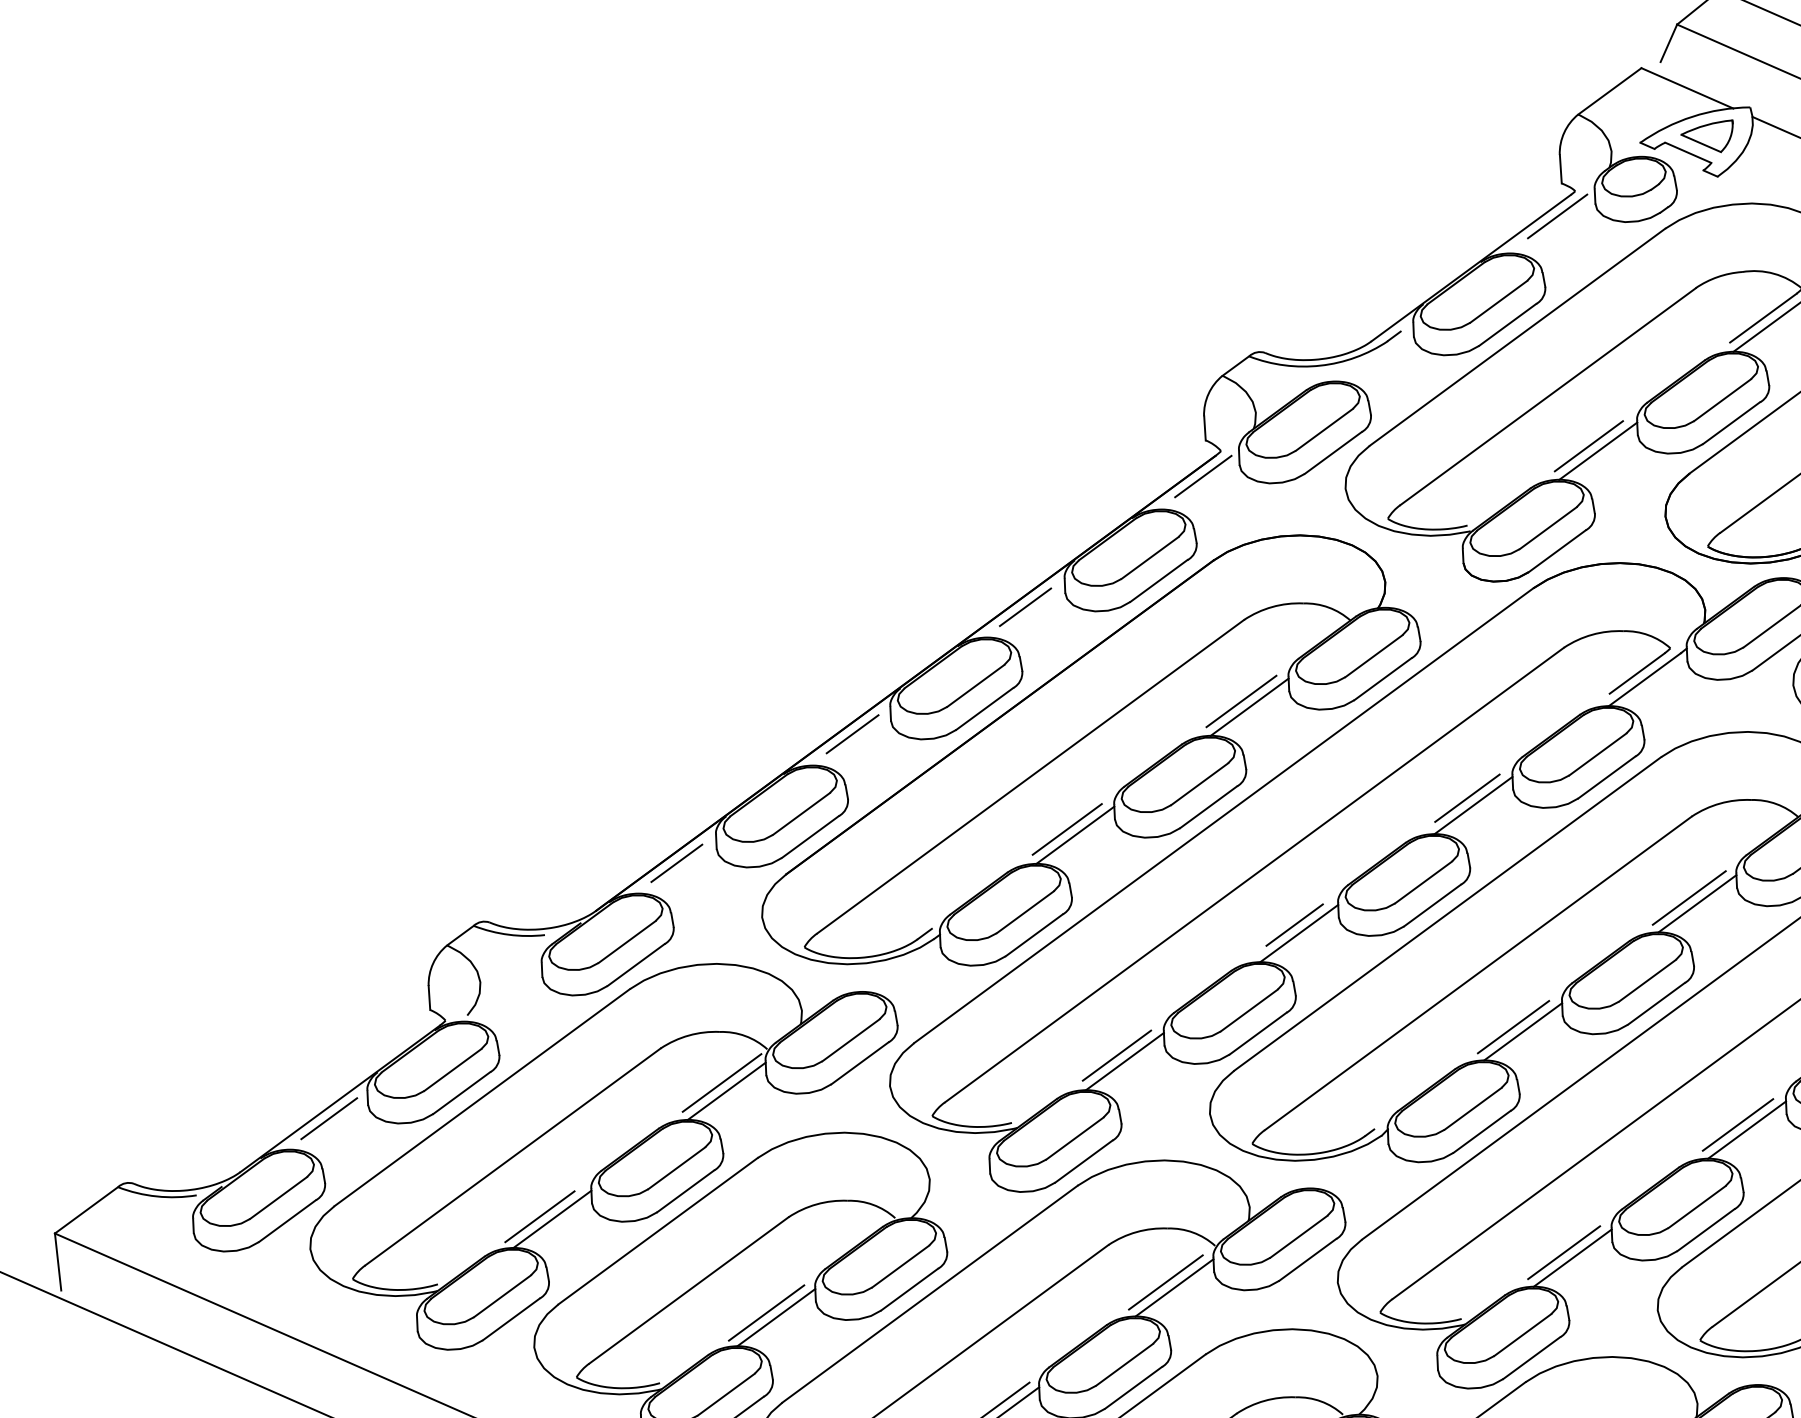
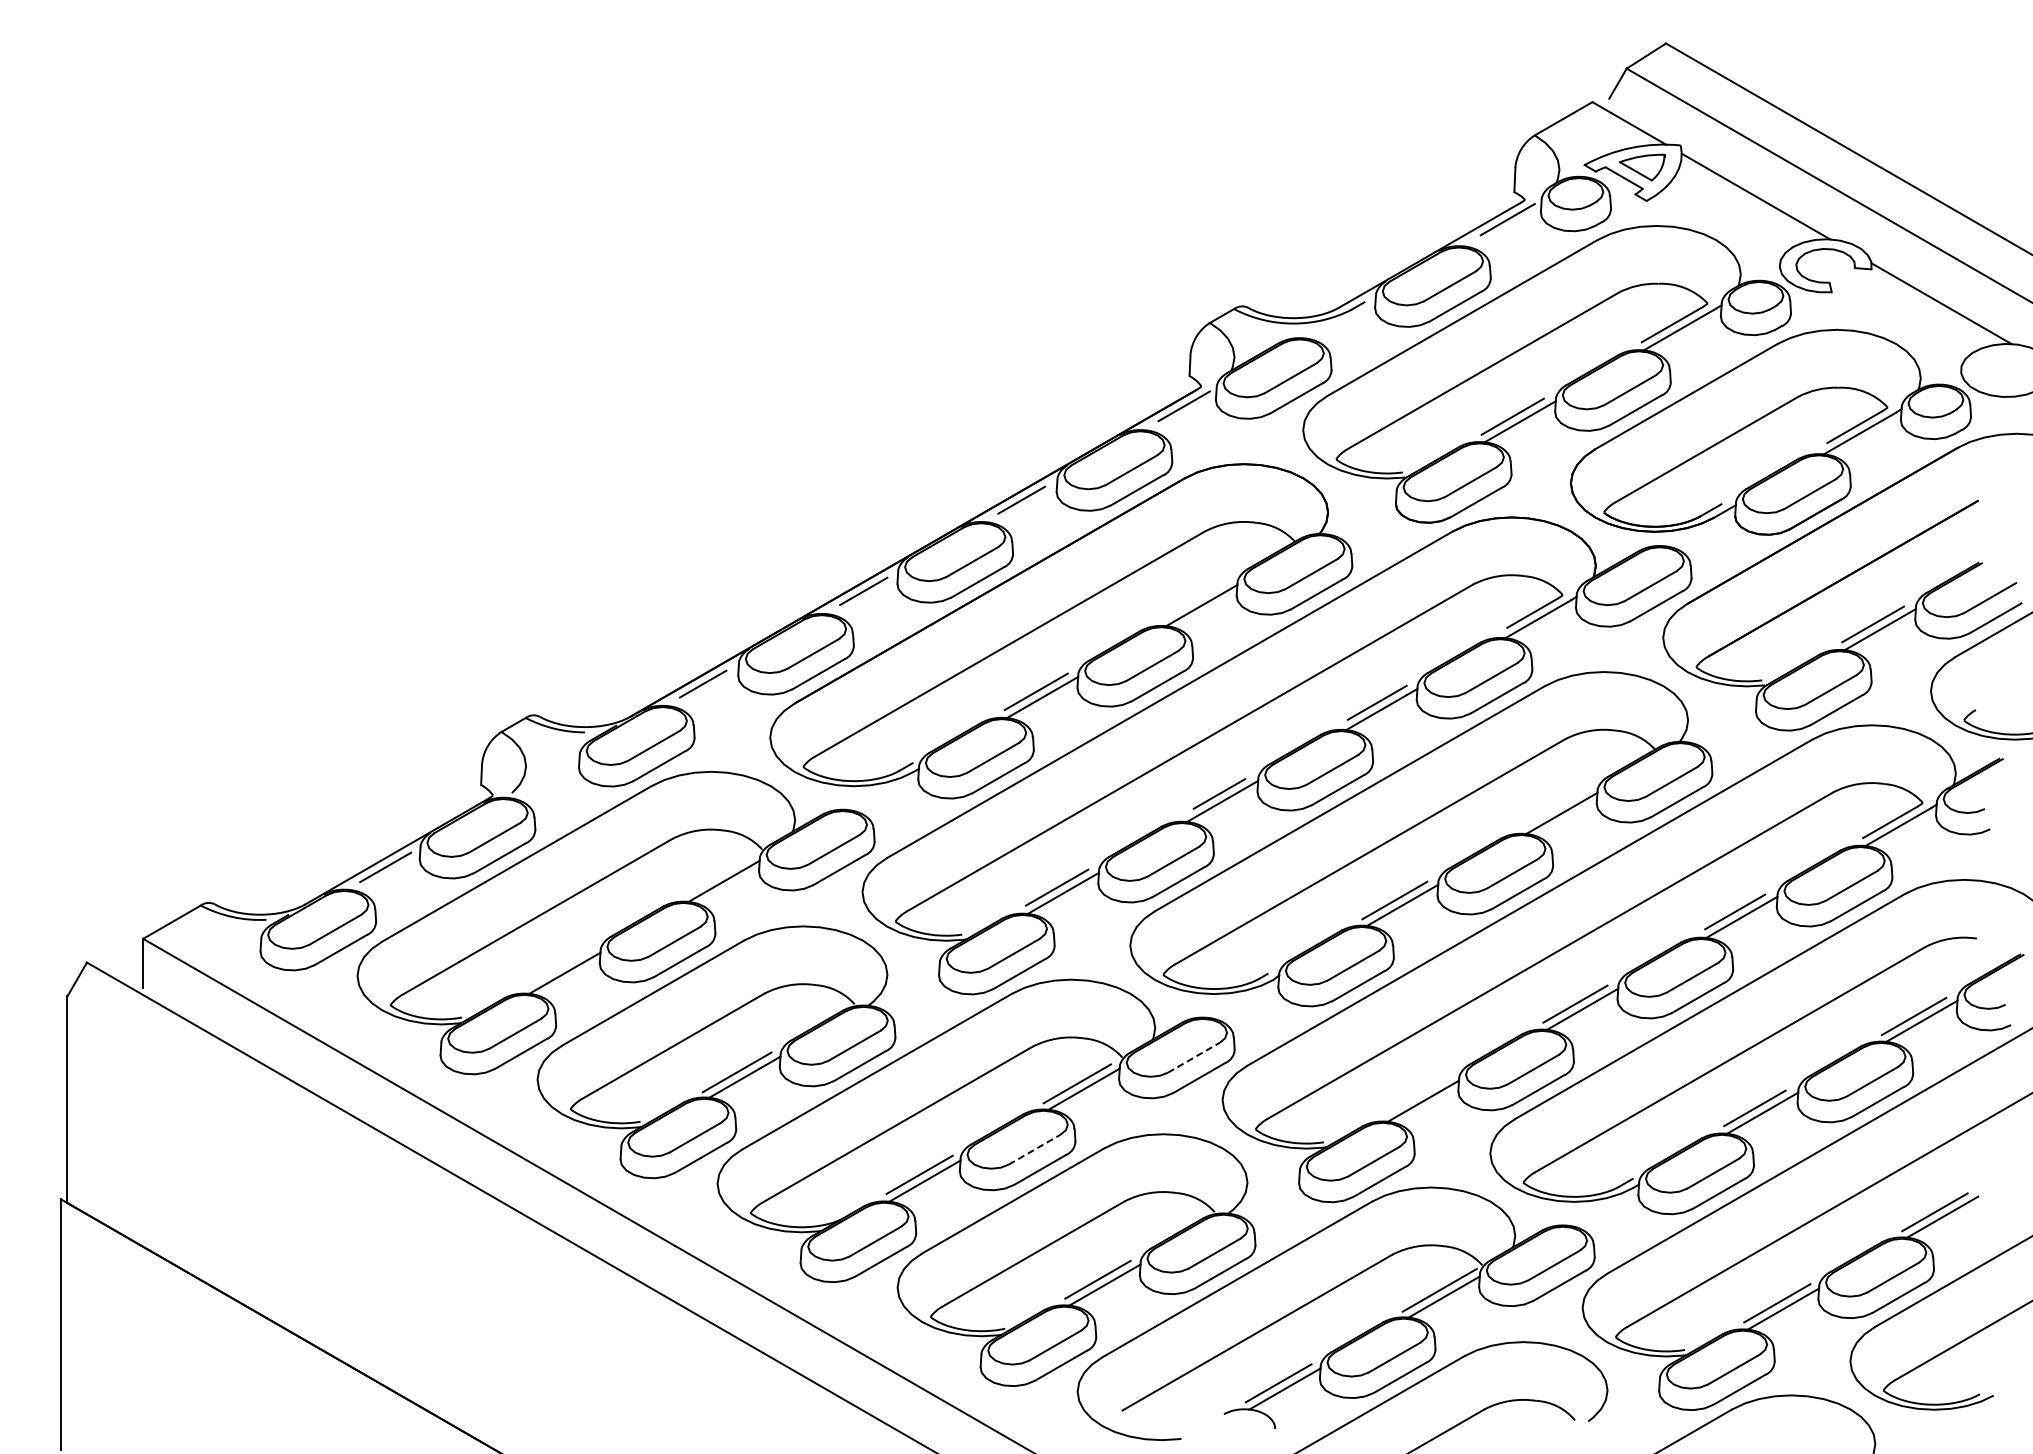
line: (1241, 700) -> (1195, 599), removed
line: (1689, 897) -> (1555, 807), removed
line: (721, 1082) -> (720, 873), removed
line: (539, 1216) -> (554, 969), removed
line: (1299, 1236) -> (1194, 1057), solid -> dashed
line: (1563, 1252) -> (1416, 1095), removed
line: (1125, 1364) -> (1035, 1149), solid -> dashed

